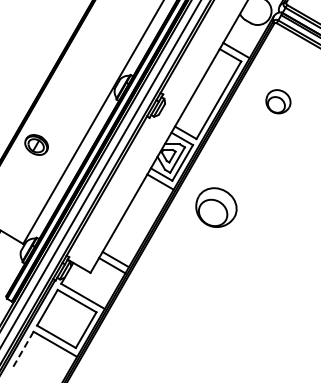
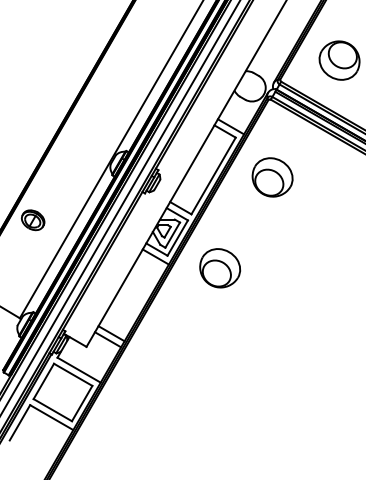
part: (278, 101) -> (272, 177), size x1.67
part: (216, 207) -> (220, 268), moved
line: (22, 350) -> (19, 423), dashed -> solid

